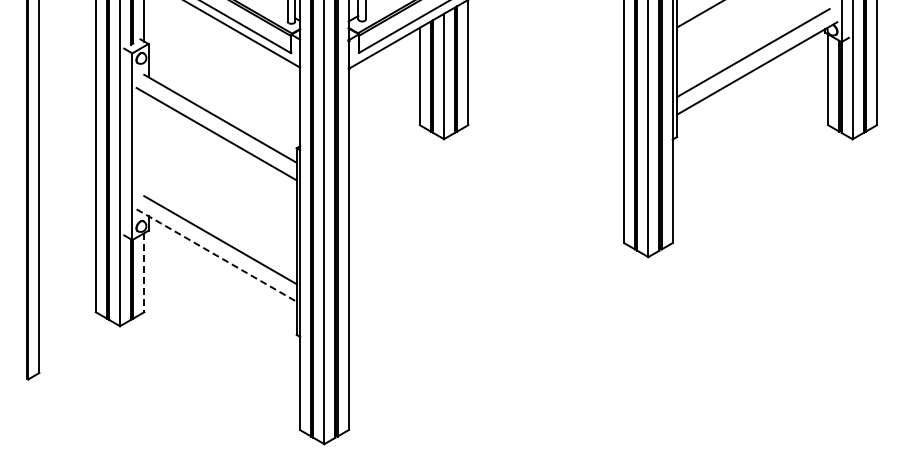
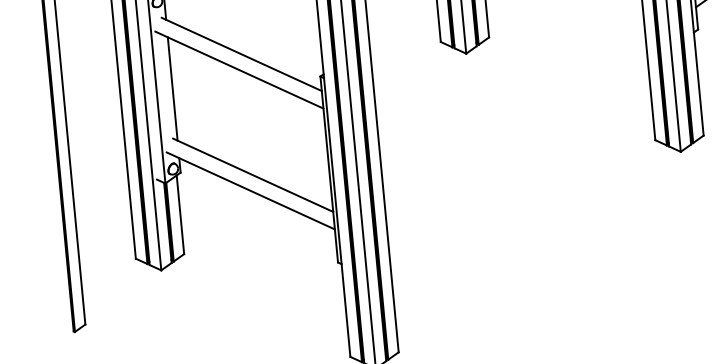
line: (148, 146) -> (172, 88), added
line: (217, 255) -> (251, 190), dashed -> solid
line: (144, 272) -> (180, 214), dashed -> solid

